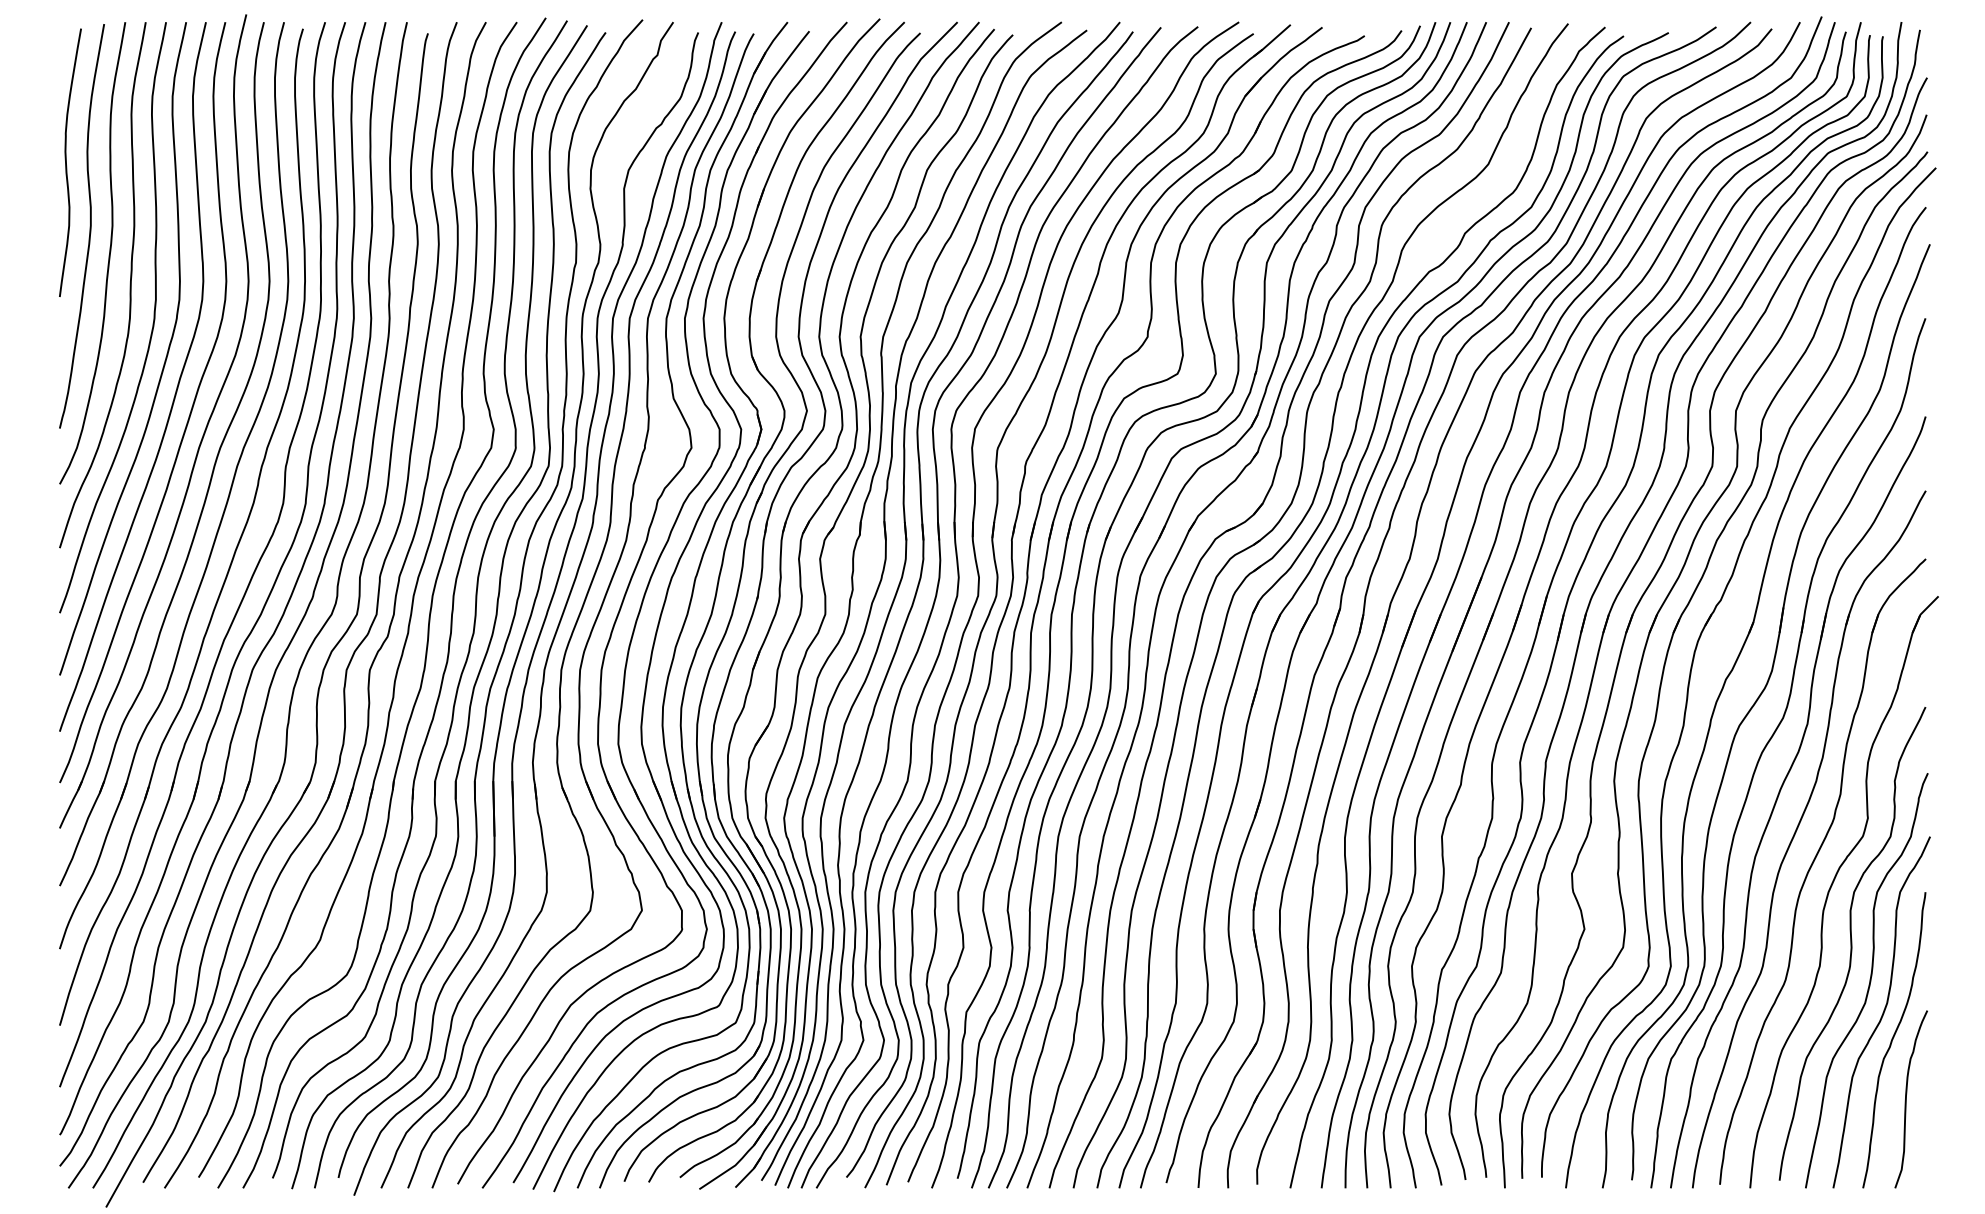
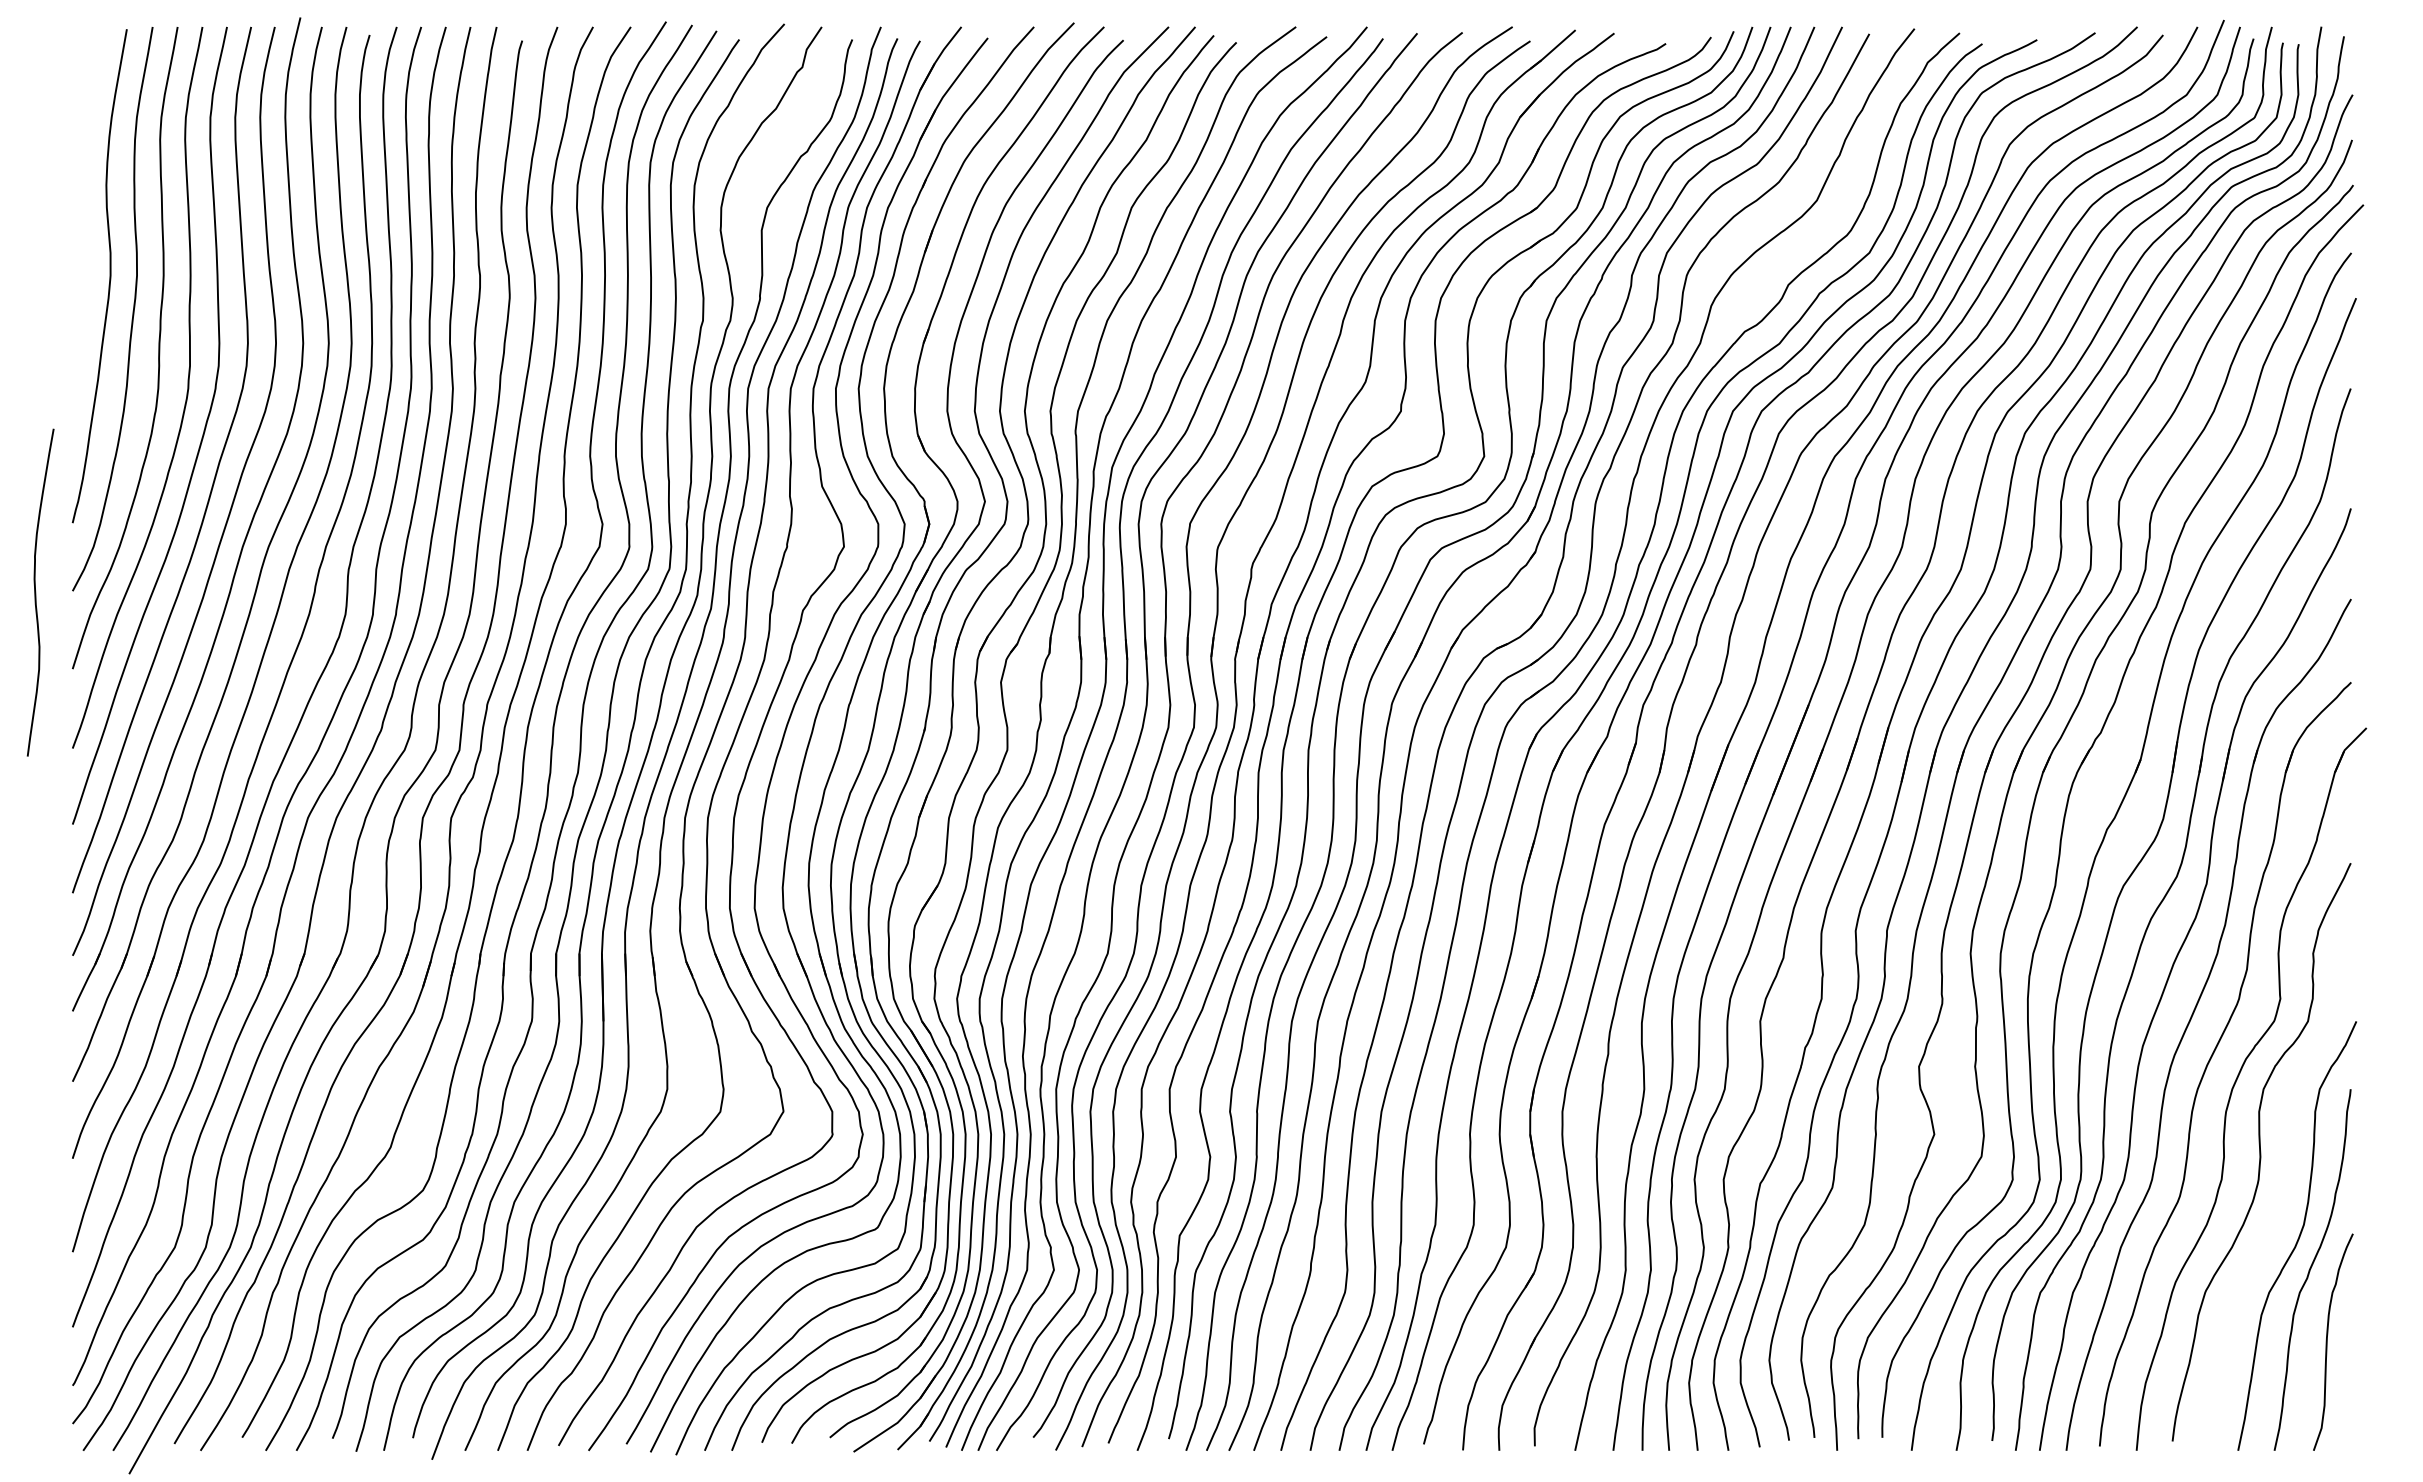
curve: (67, 162) -> (36, 592), moved
curve: (1869, 980) -> (2282, 1196), removed

